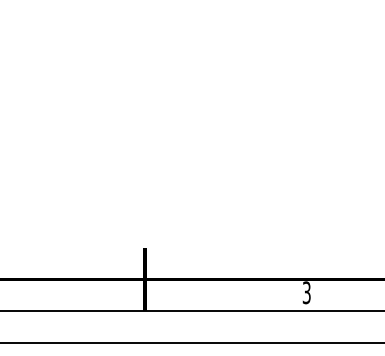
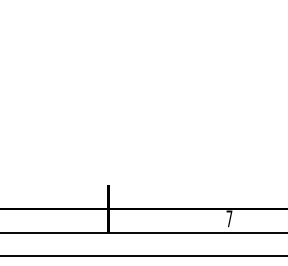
text: (306, 292) -> (229, 218), 3 -> 7

